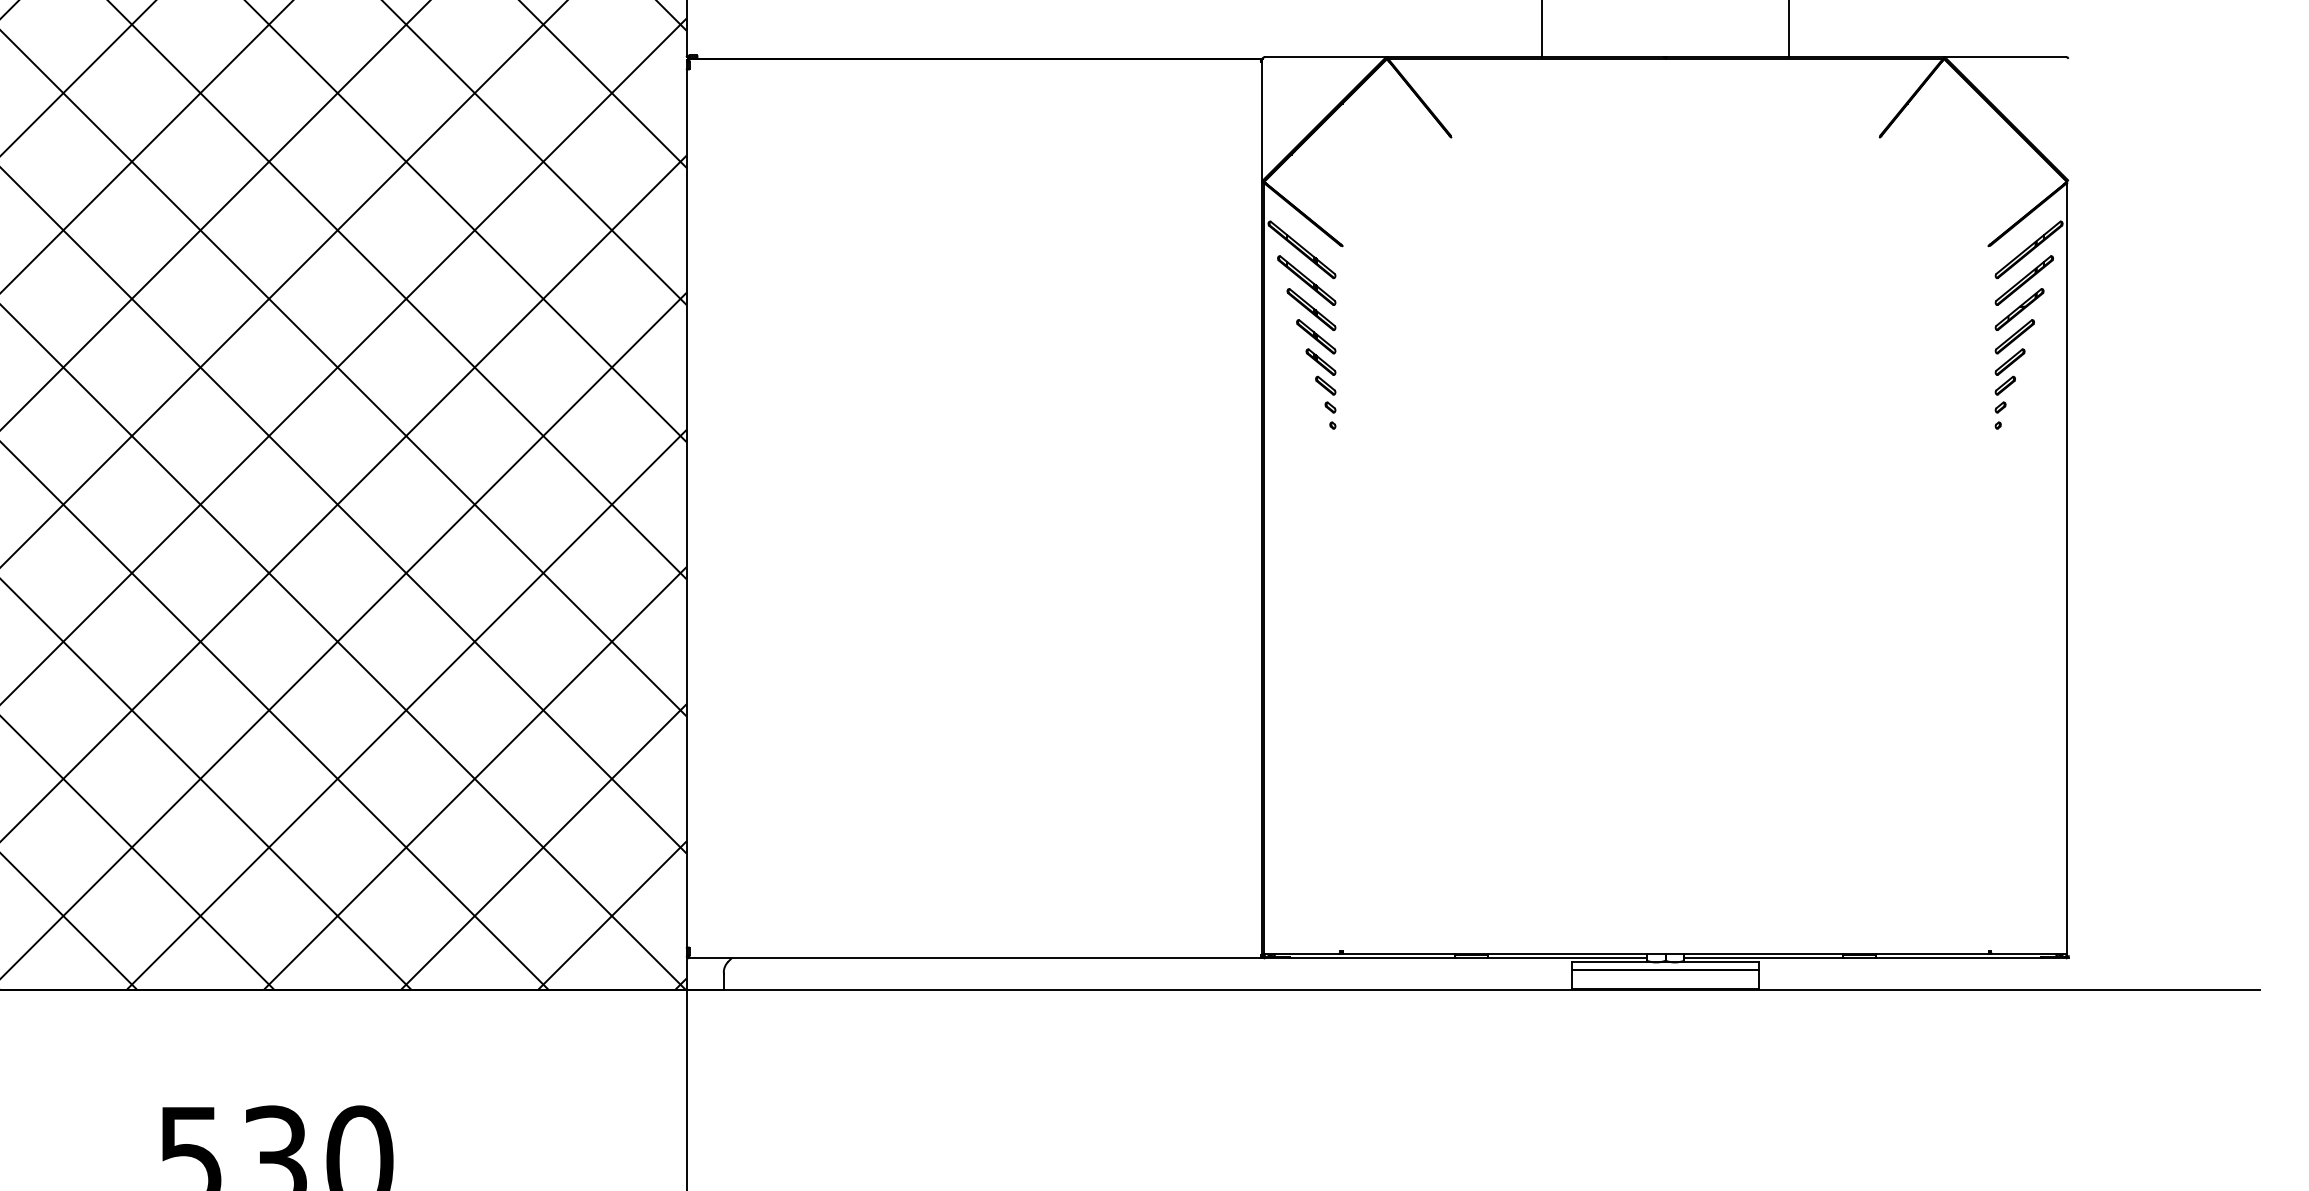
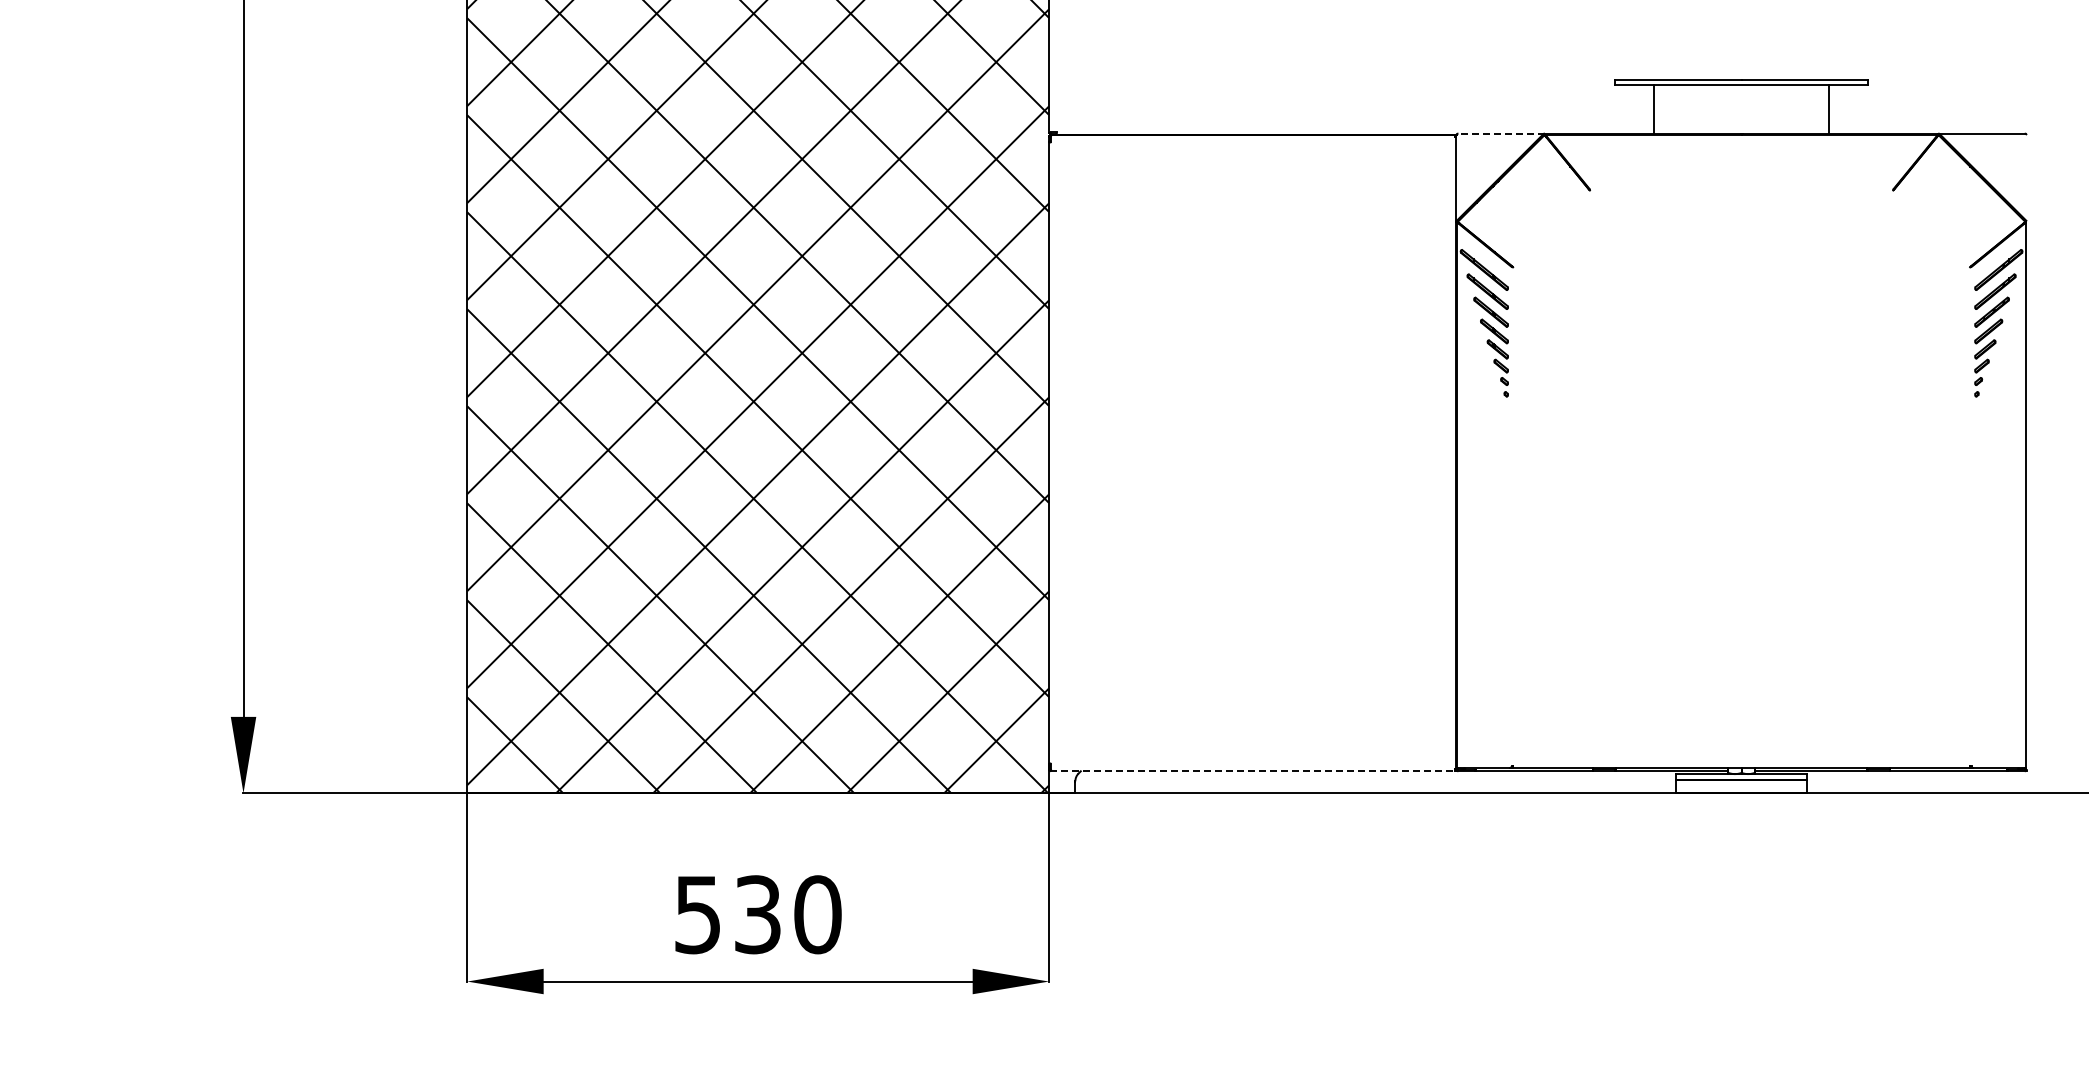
line: (1326, 56) -> (1501, 133), solid -> dashed
line: (975, 958) -> (1253, 771), solid -> dashed

